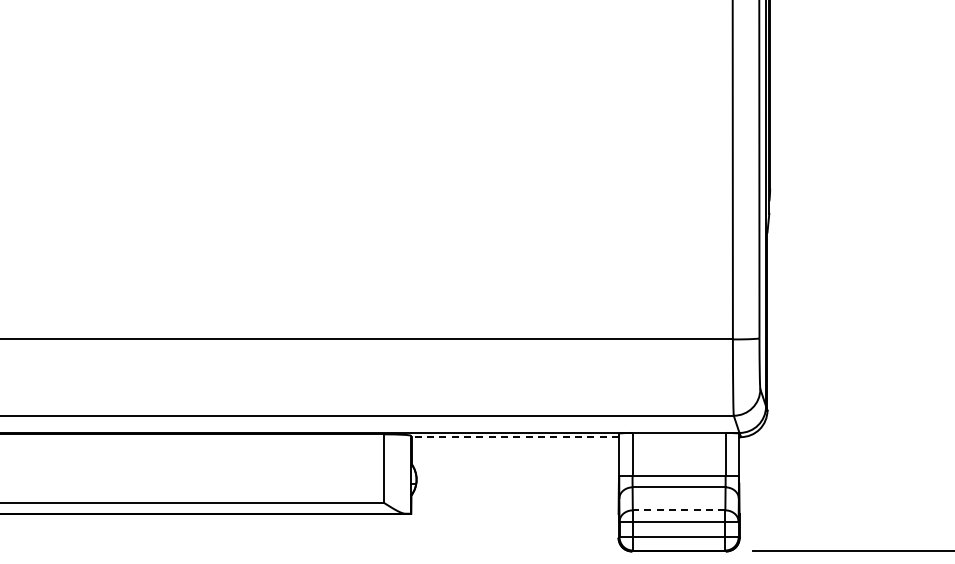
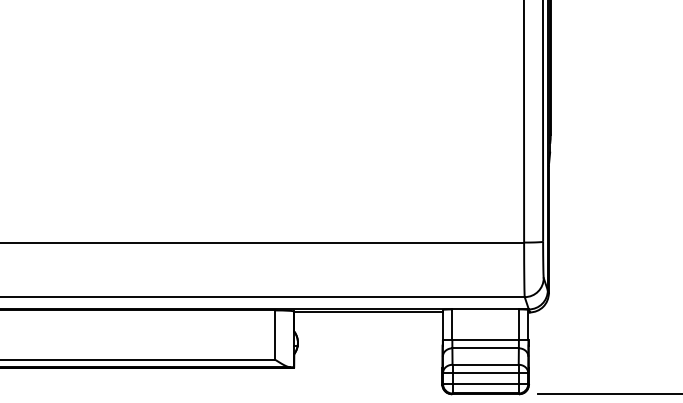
line: (514, 437) -> (367, 312), dashed -> solid
line: (678, 510) -> (485, 364), dashed -> solid

